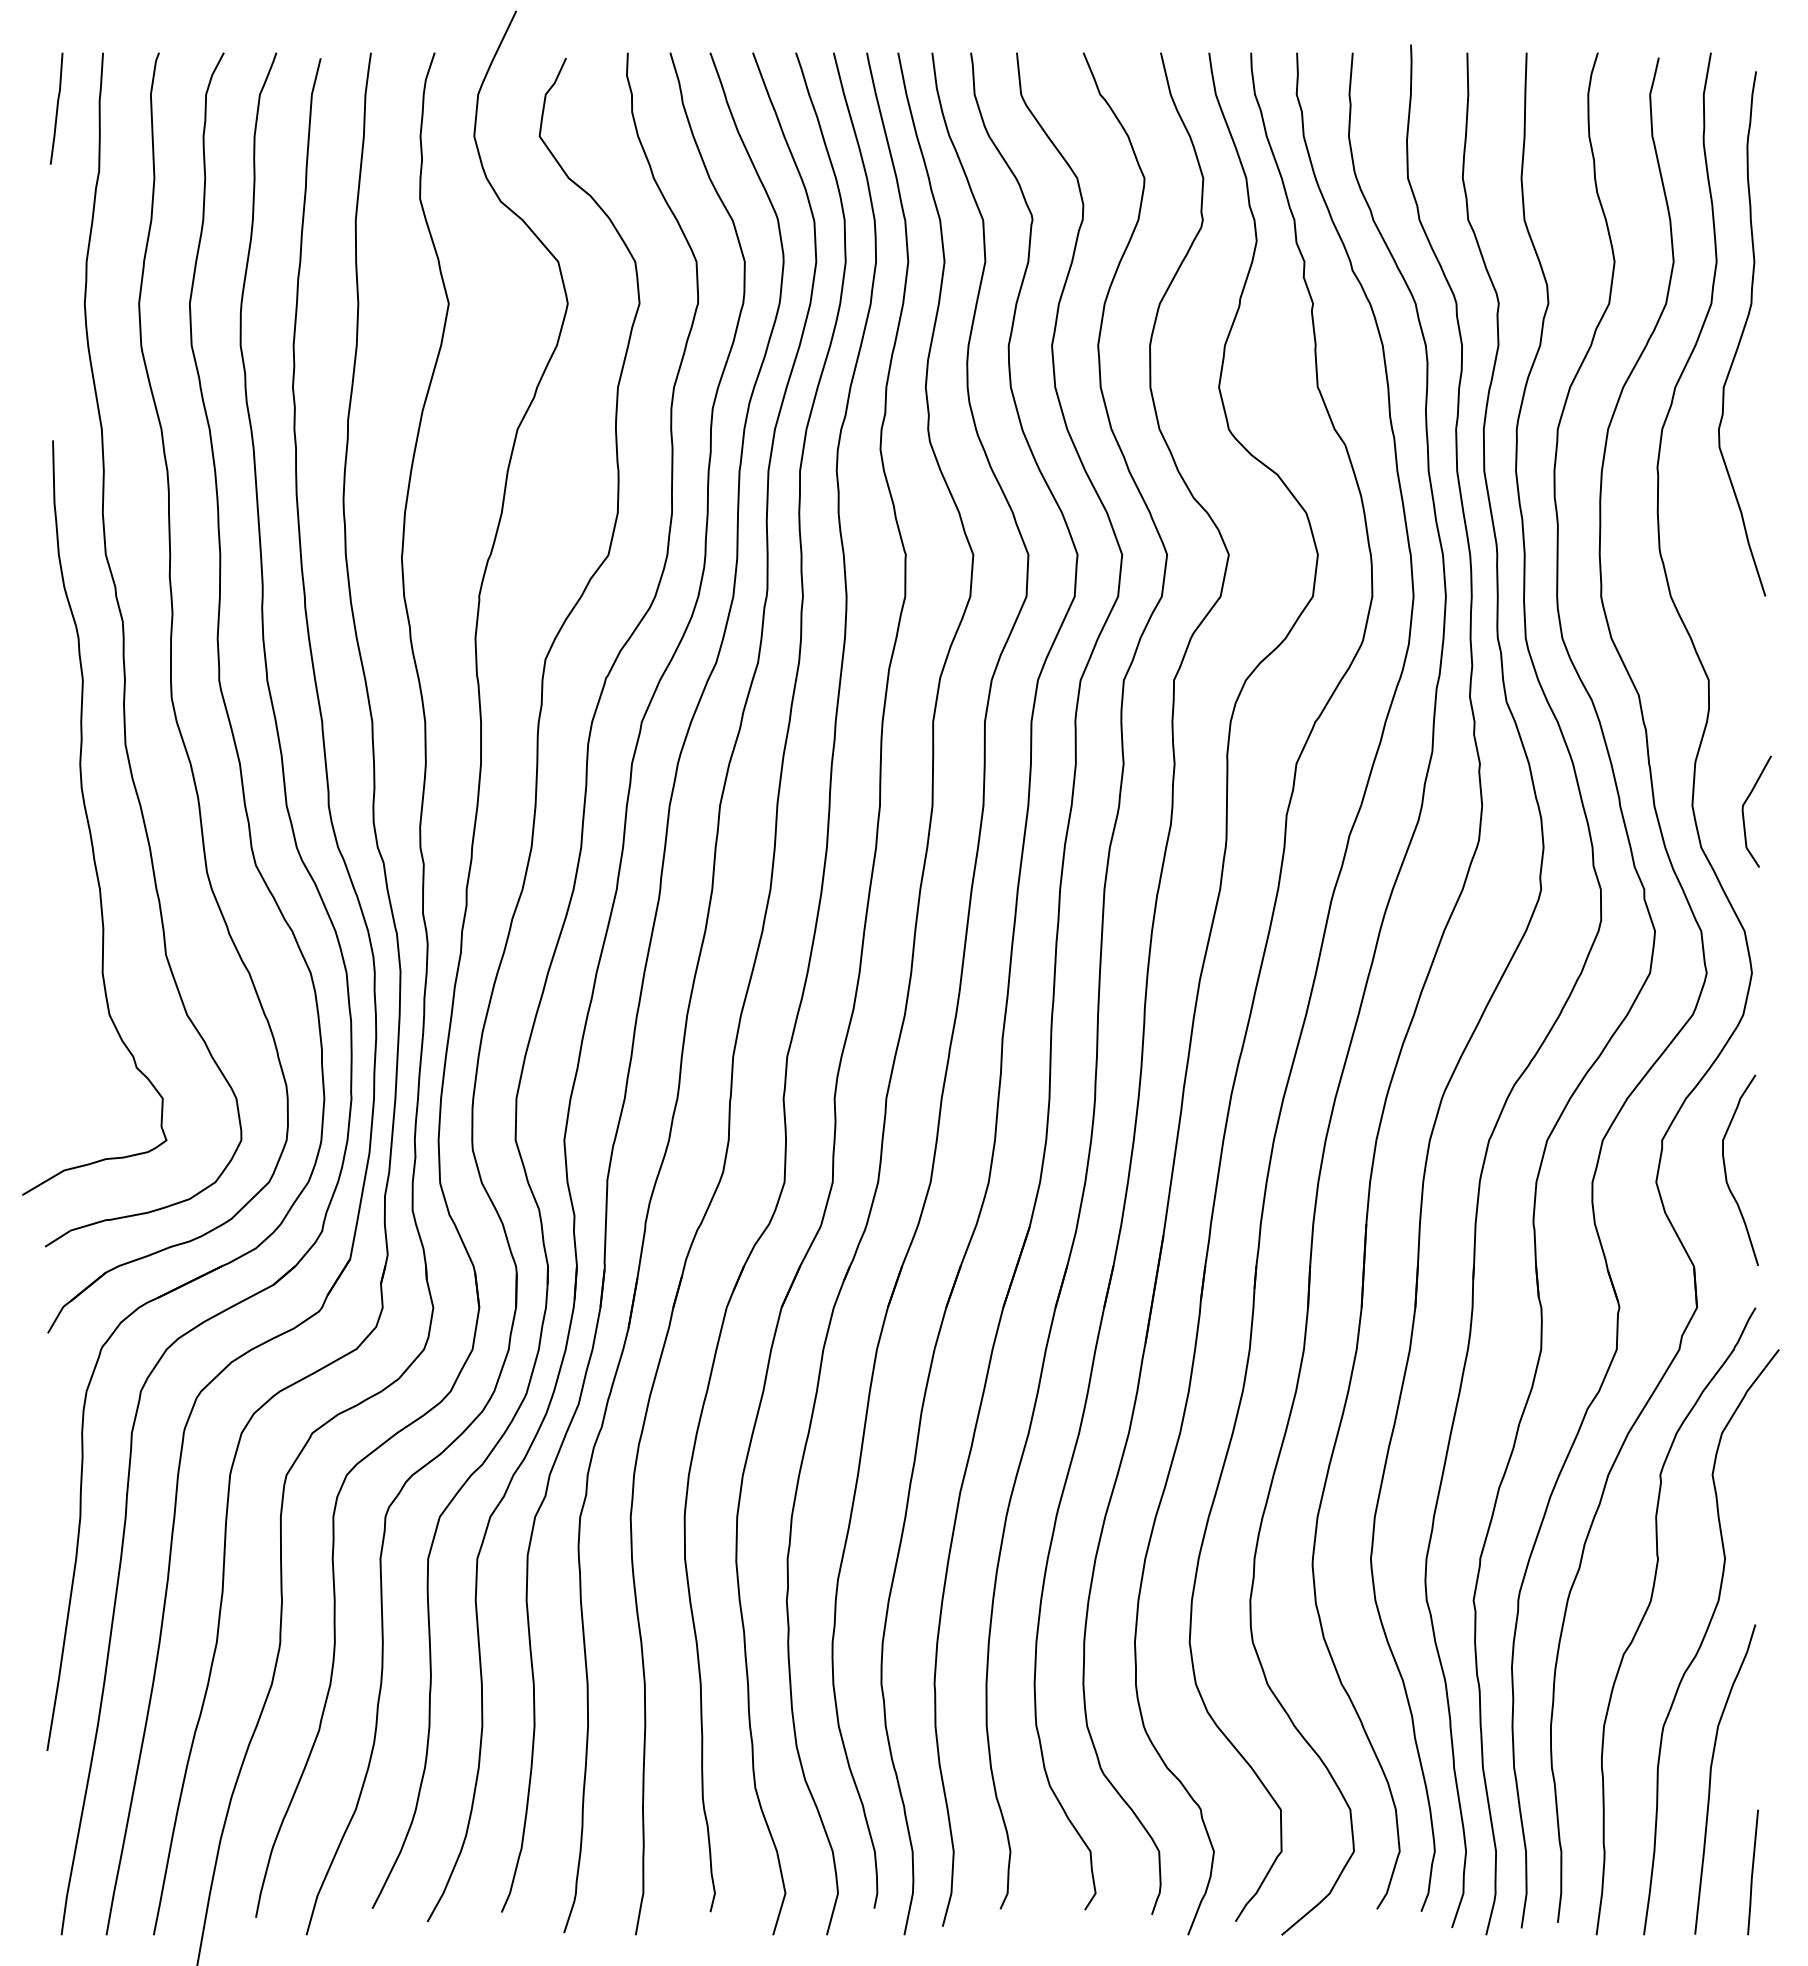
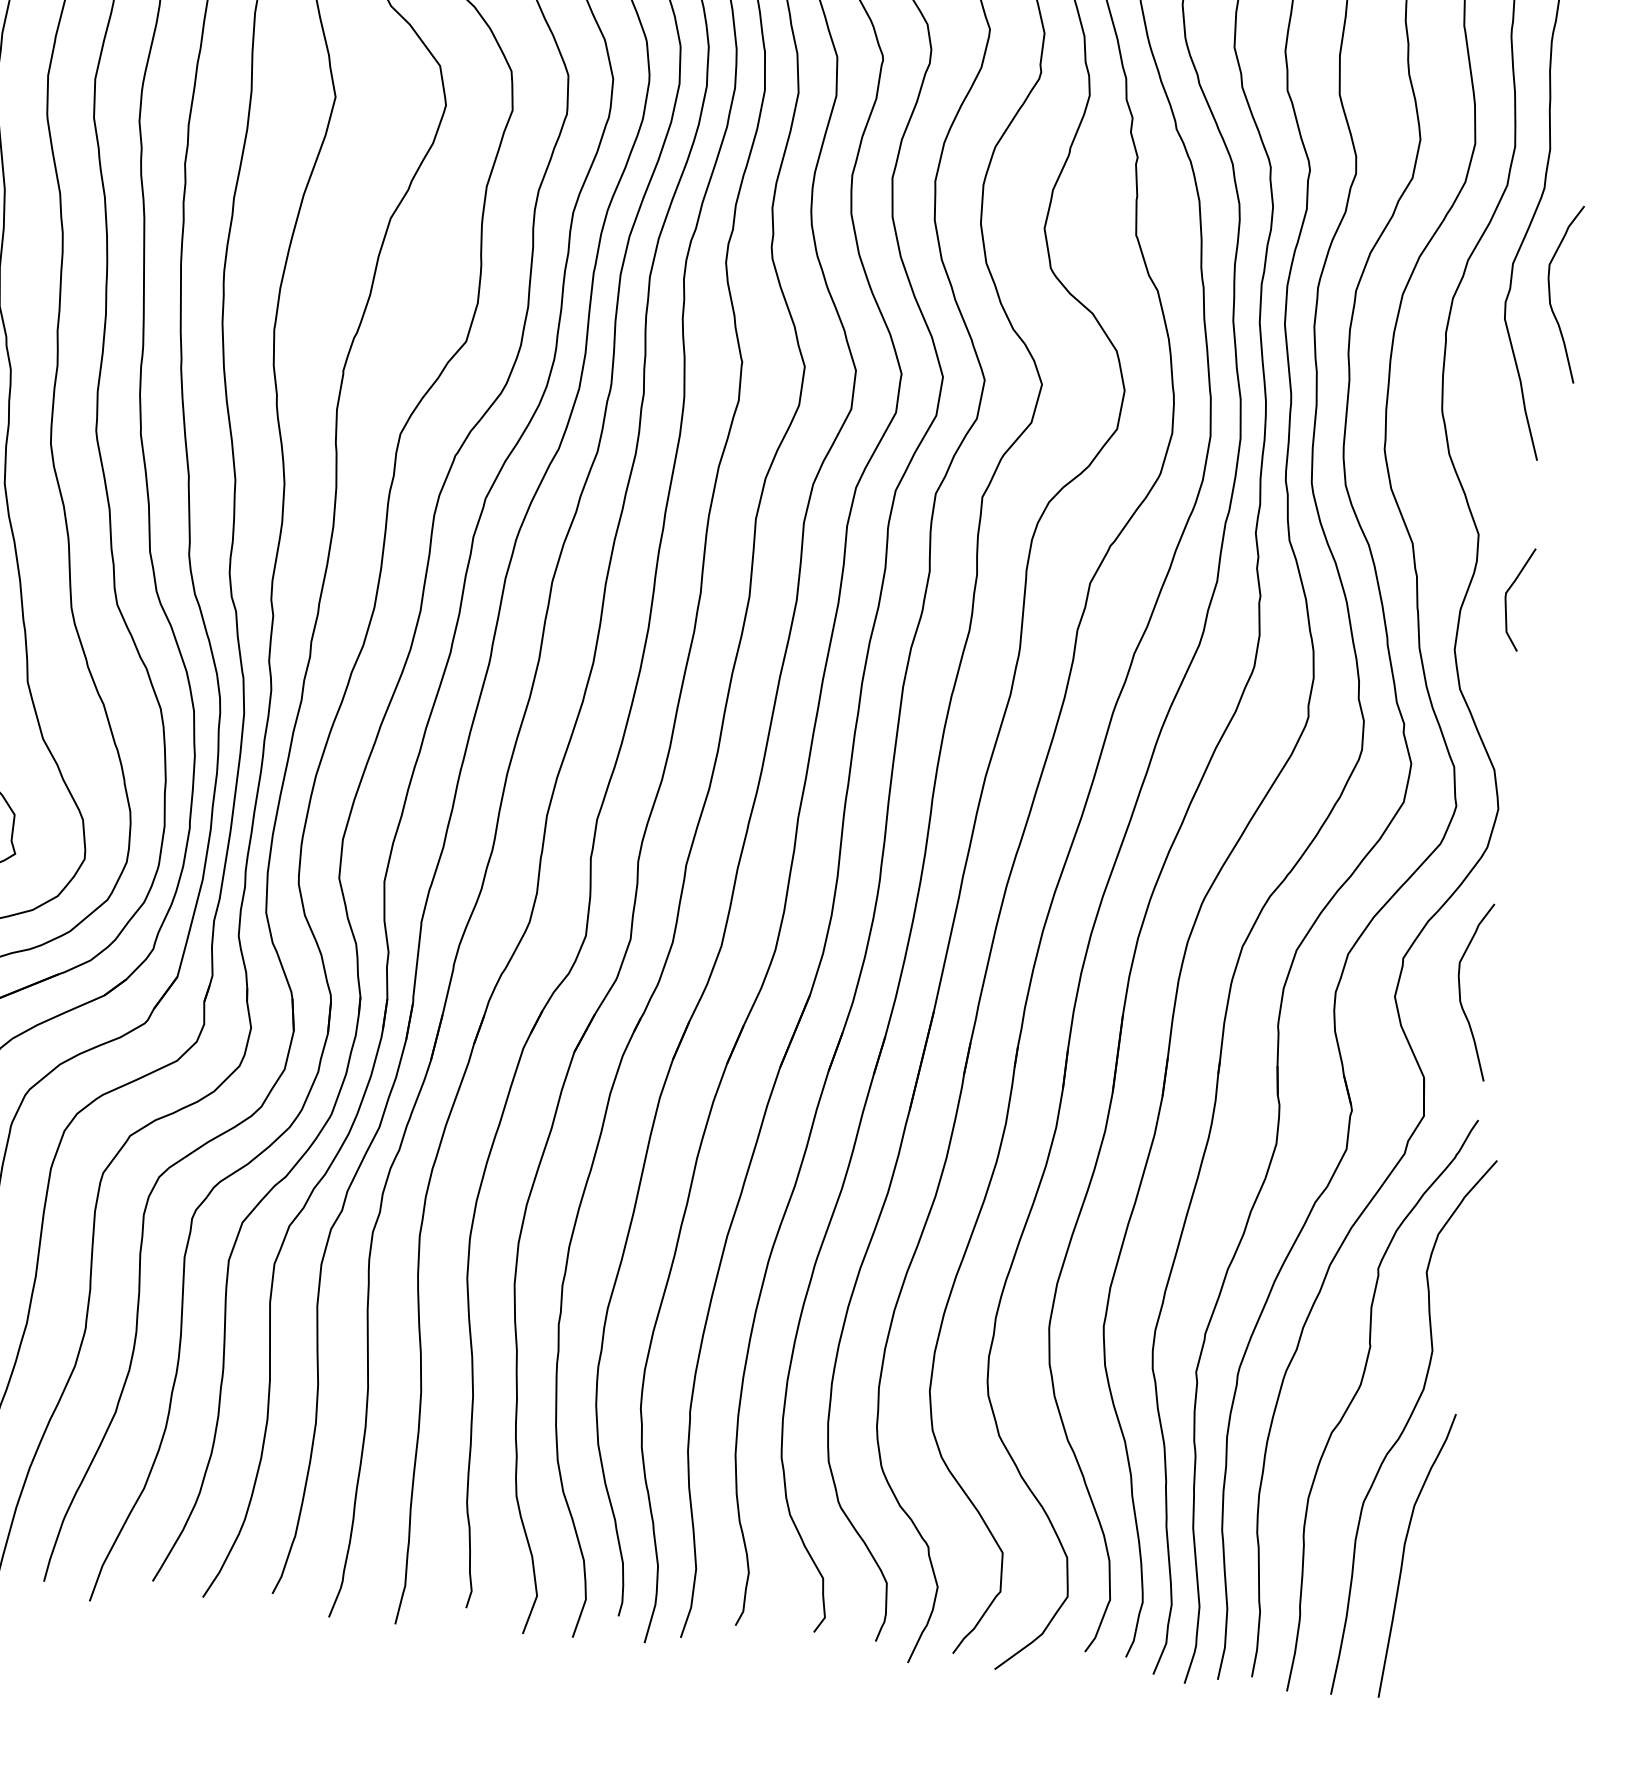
curve: (1766, 416) -> (1550, 293), added
curve: (1743, 811) -> (1506, 598), moved
line: (1752, 1872) -> (1436, 1644), removed

